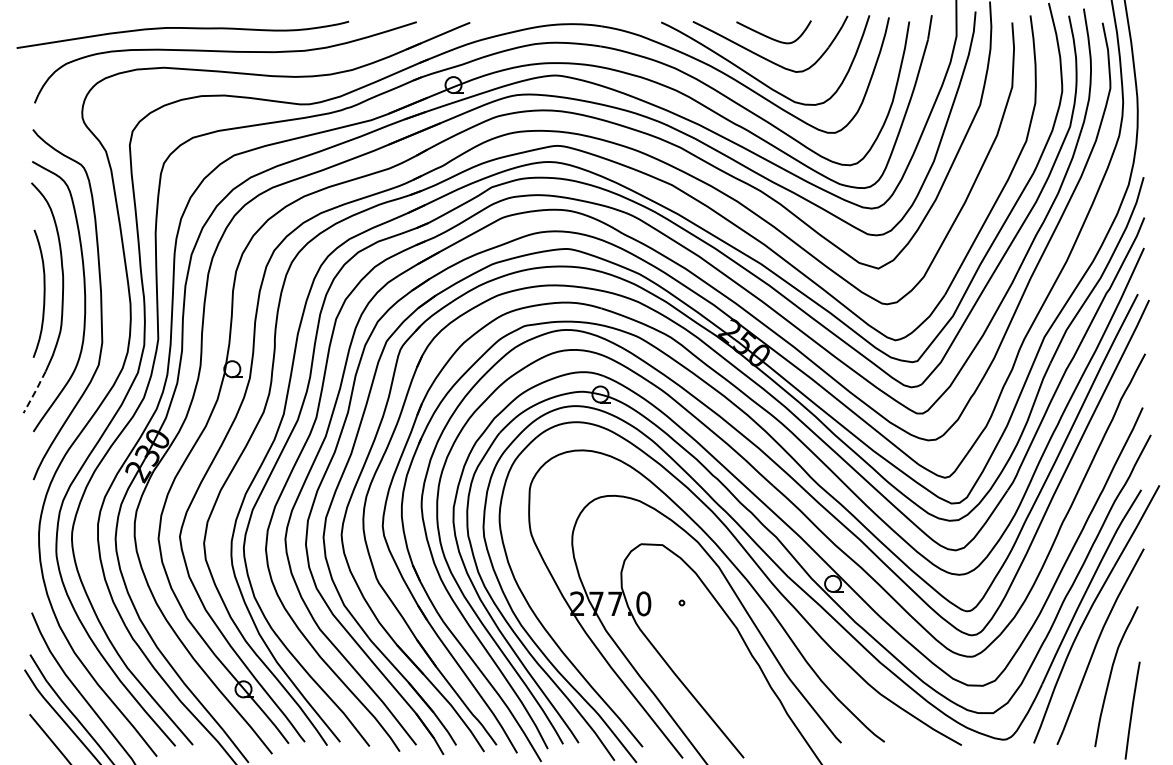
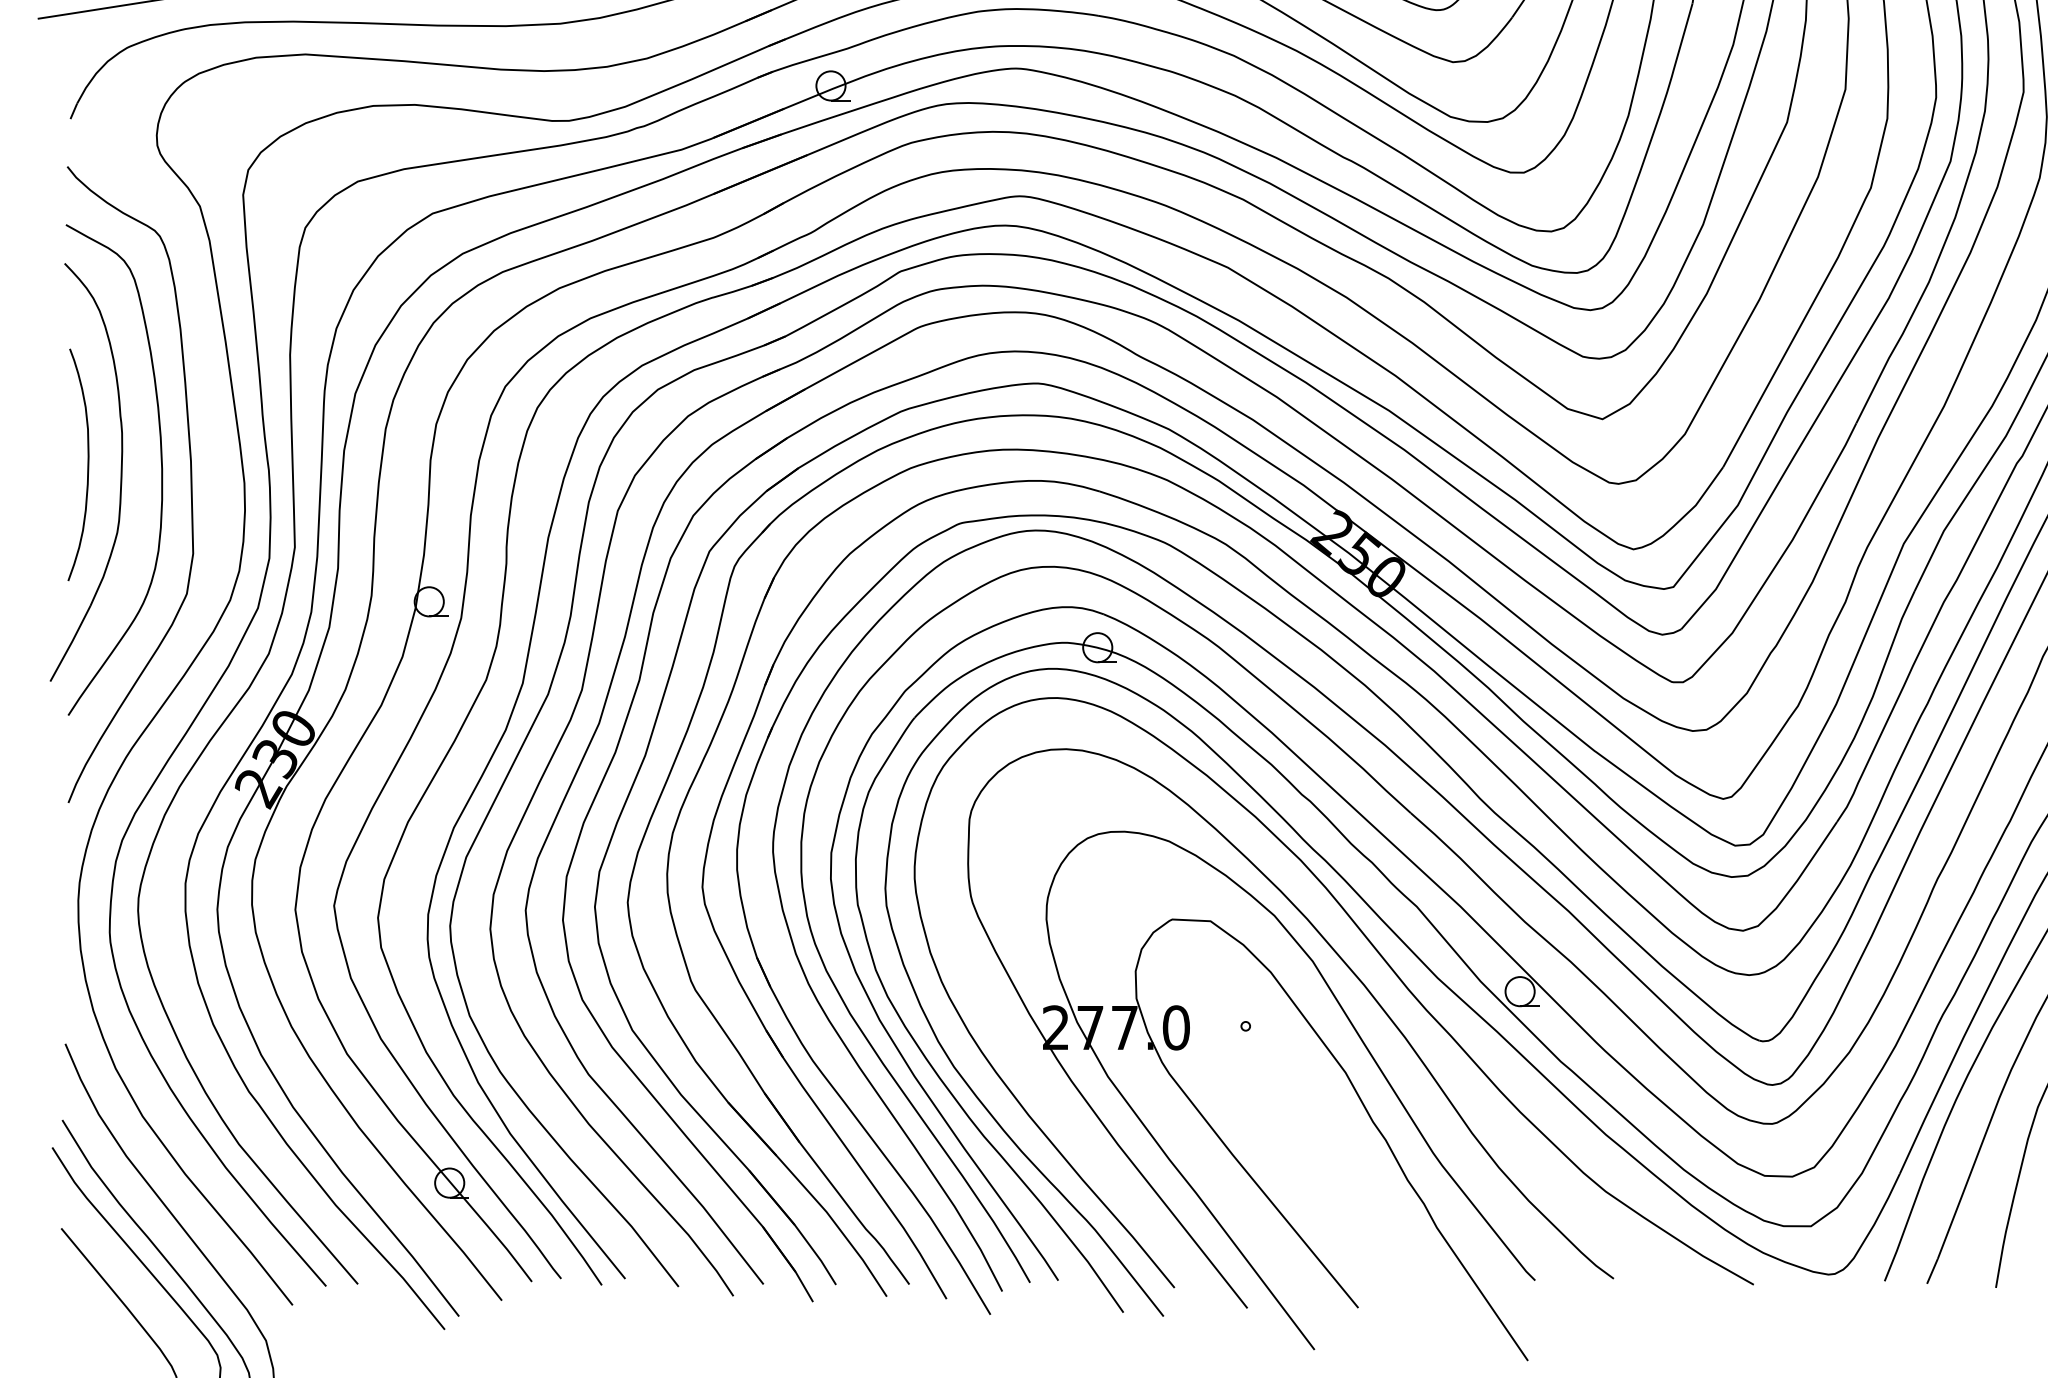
line: (34, 392) -> (70, 644), dashed -> solid

